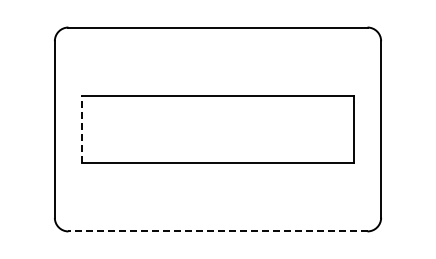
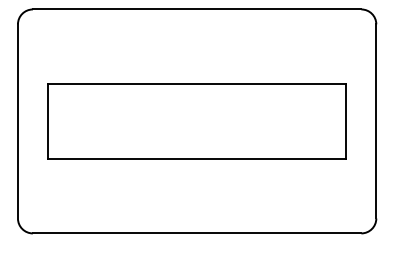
line: (82, 129) -> (48, 121), dashed -> solid
line: (218, 231) -> (197, 233), dashed -> solid

